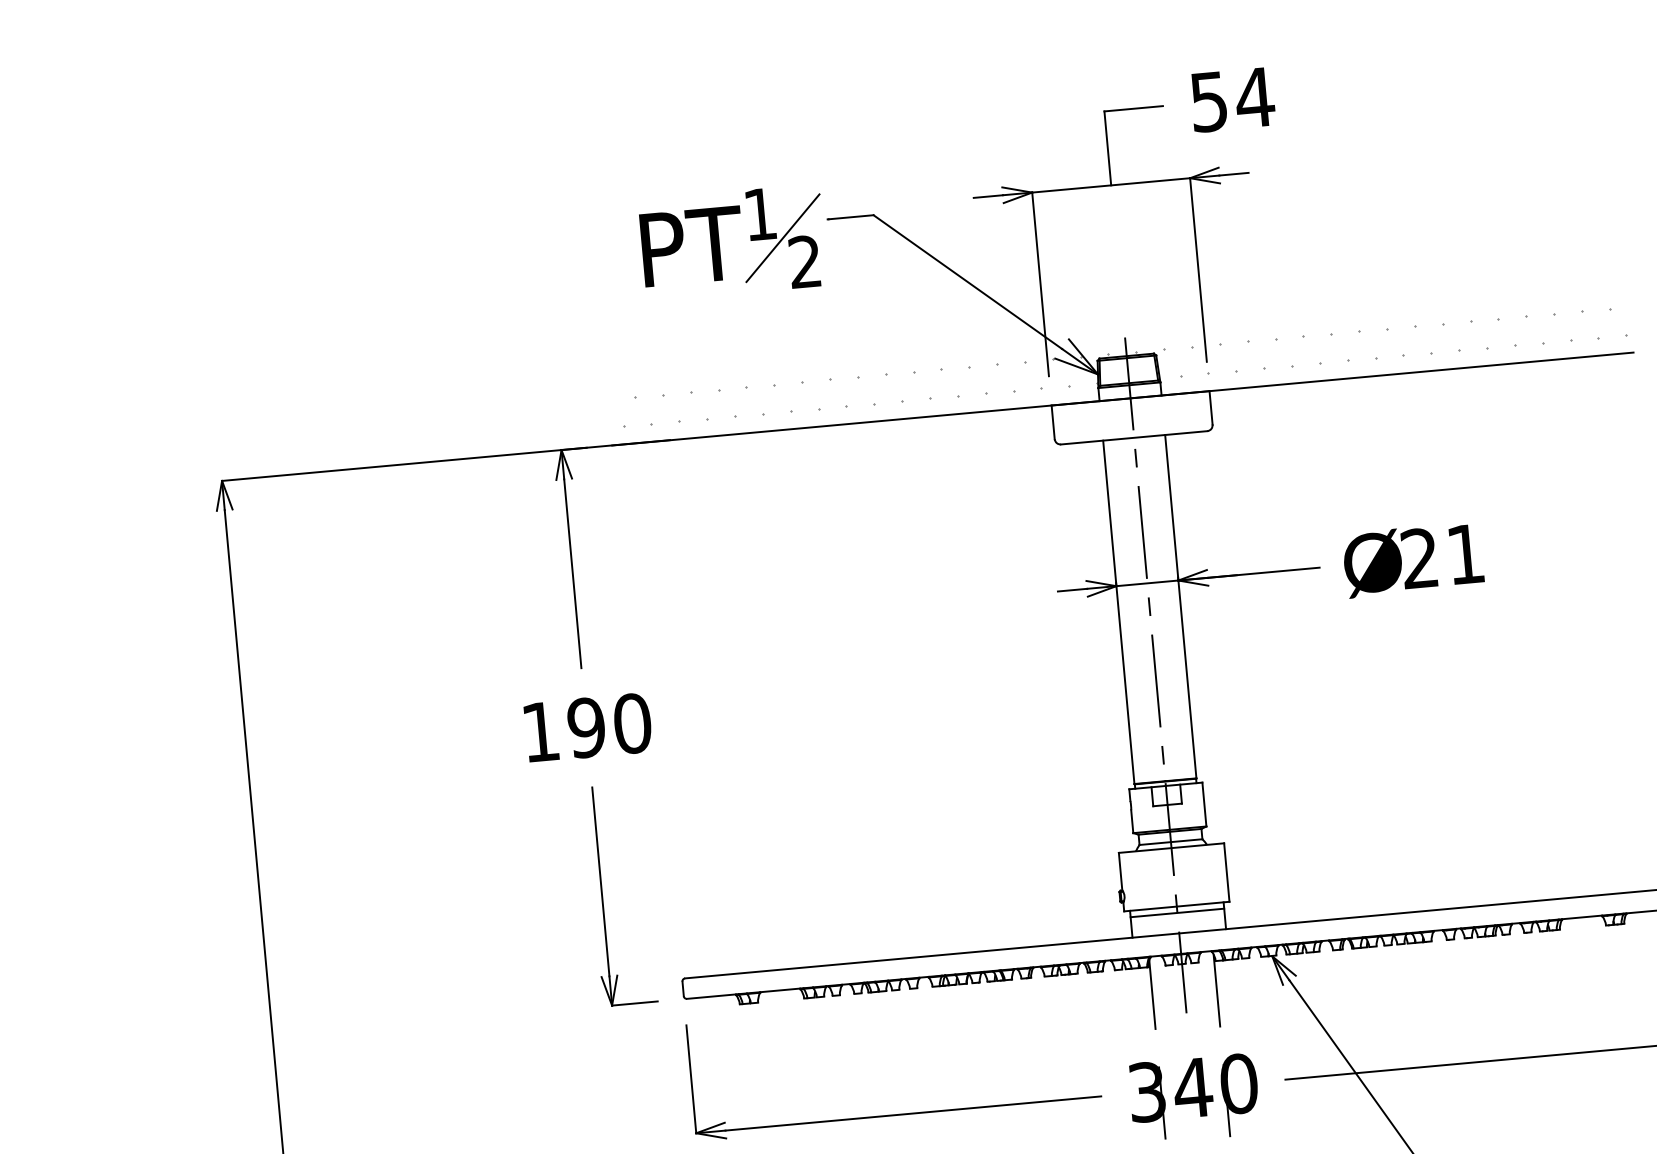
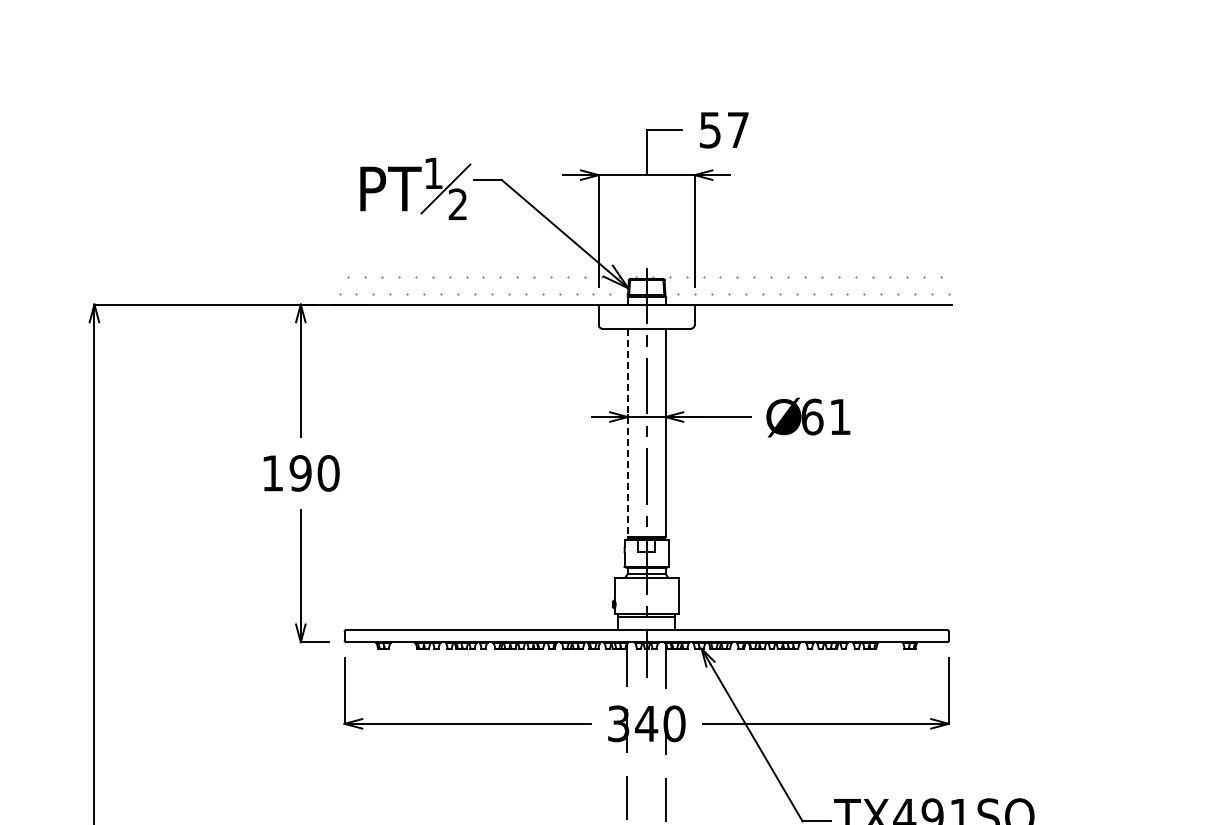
text: (1253, 96) -> (737, 129), 54 -> 57
text: (1420, 557) -> (812, 416), 21 -> 61
line: (1118, 613) -> (627, 433), solid -> dashed

